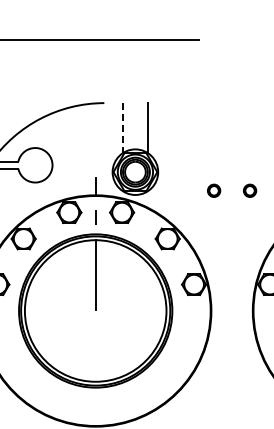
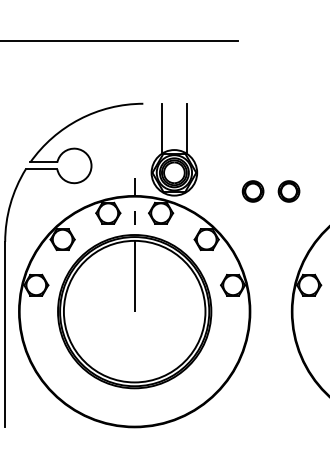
line: (122, 128) -> (161, 129), dashed -> solid
part: (213, 190) -> (252, 191), size x1.67
part: (249, 190) -> (288, 191), size x1.67

